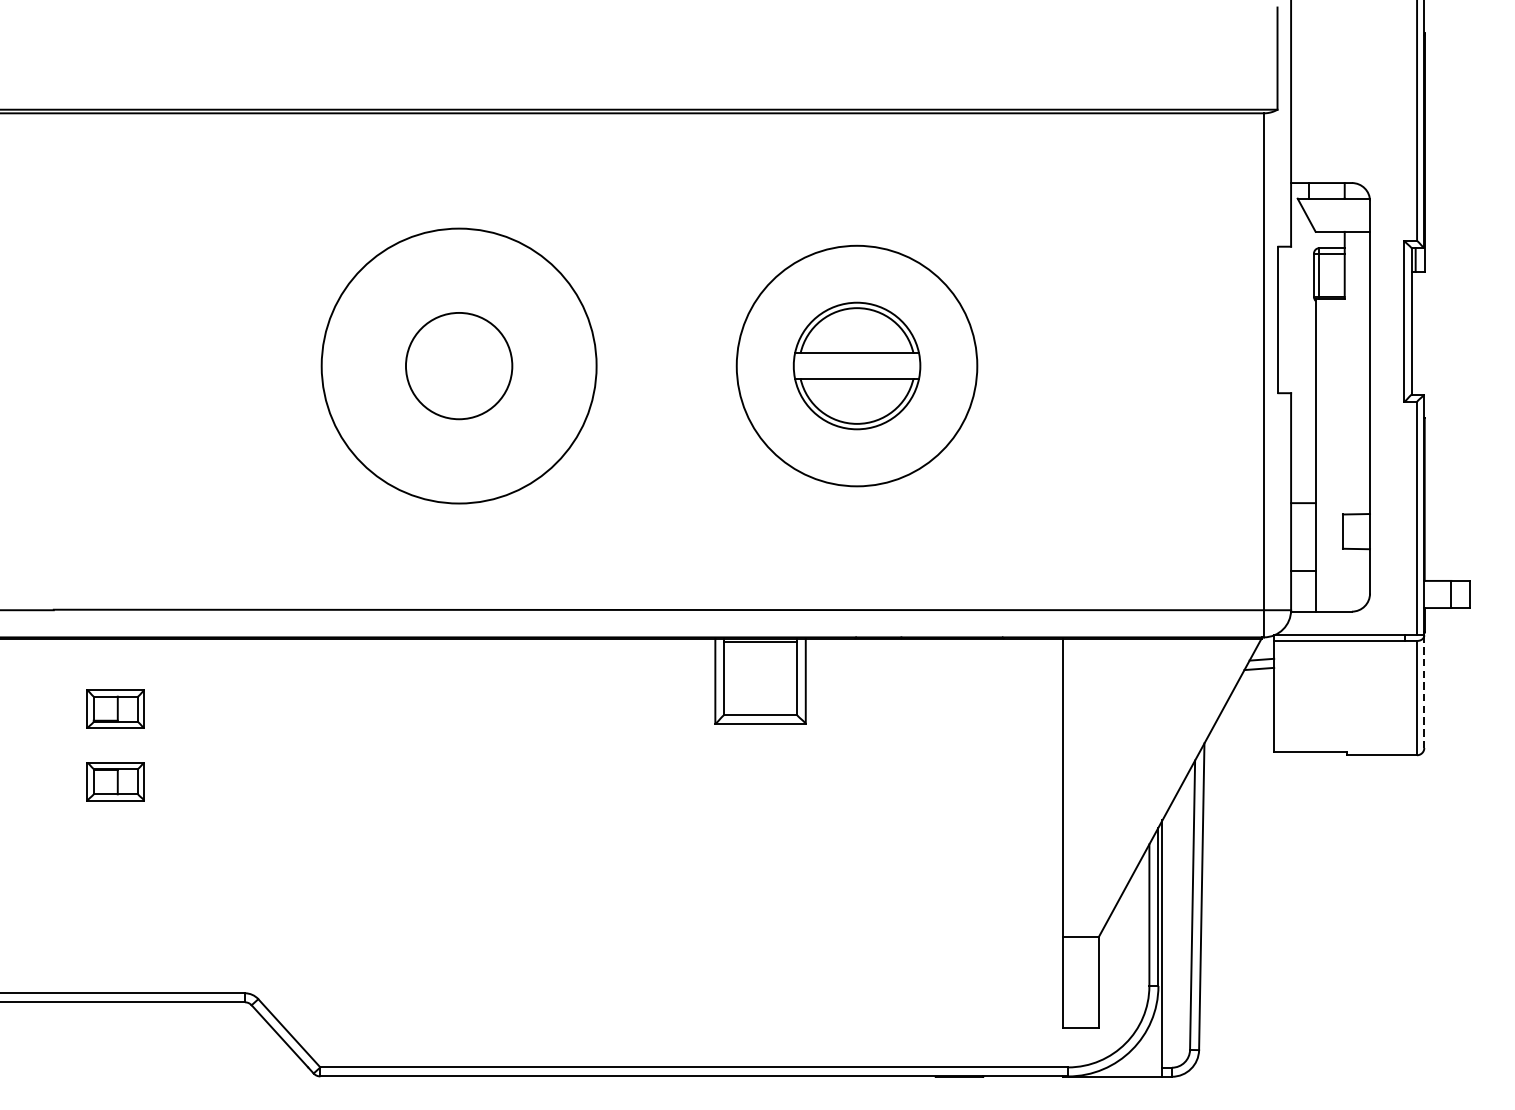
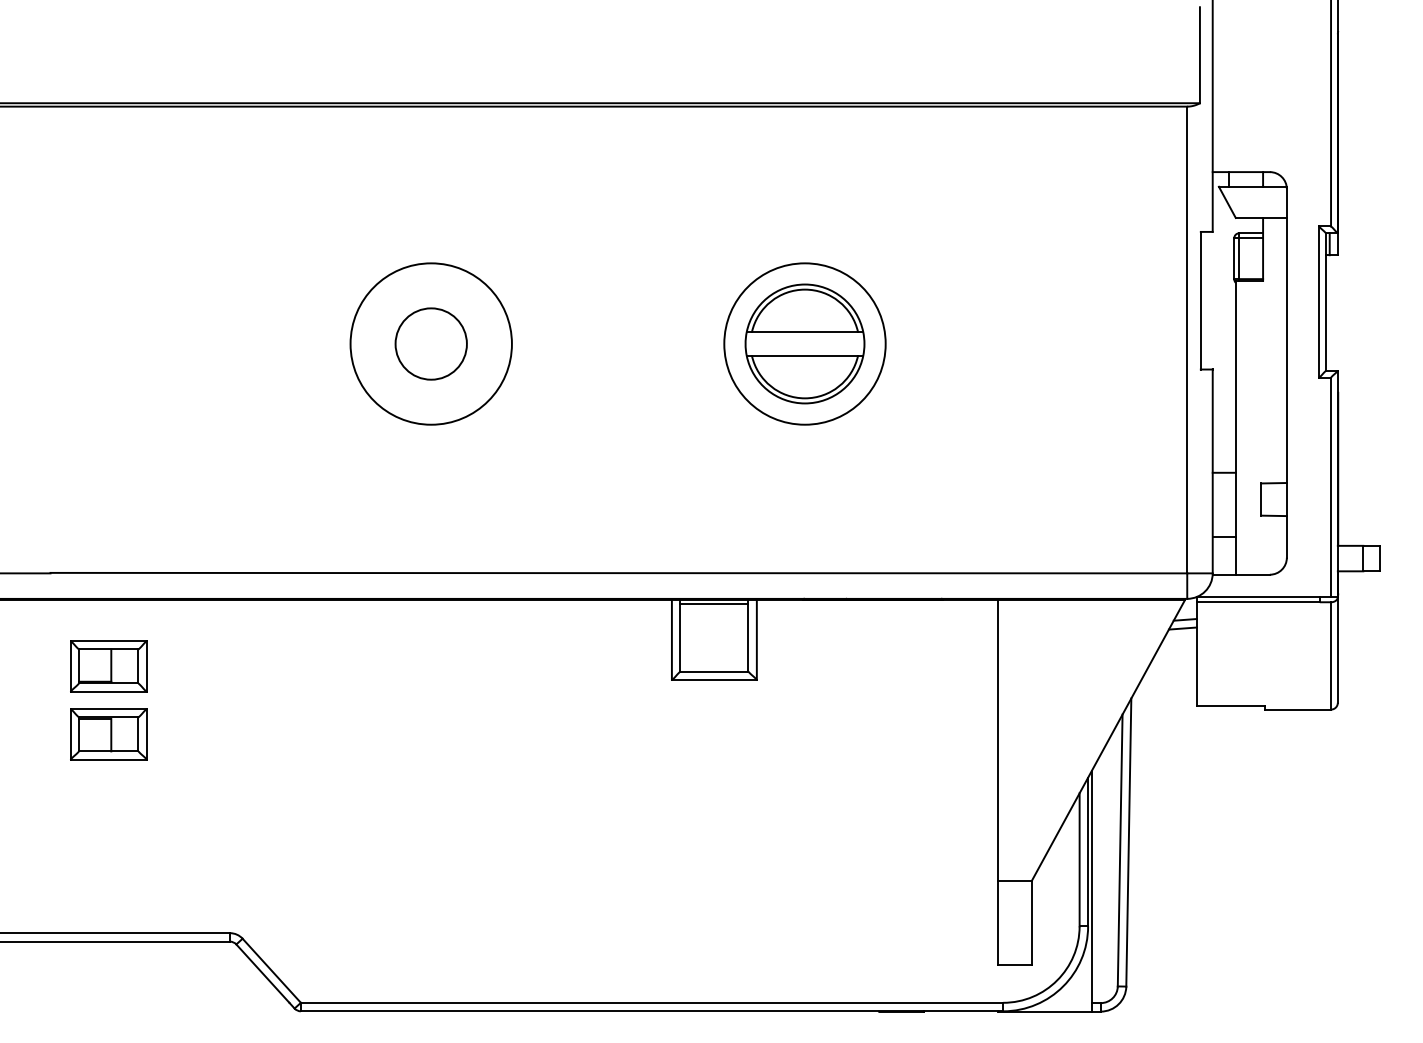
circle: (458, 365) -> (430, 343), size x0.62
circle: (458, 365) -> (430, 343), size x0.71
circle: (856, 365) -> (804, 343), size x0.71
line: (1423, 691) -> (1337, 649), dashed -> solid
part: (115, 709) -> (108, 666), size x1.43
part: (115, 781) -> (108, 734), size x1.43

